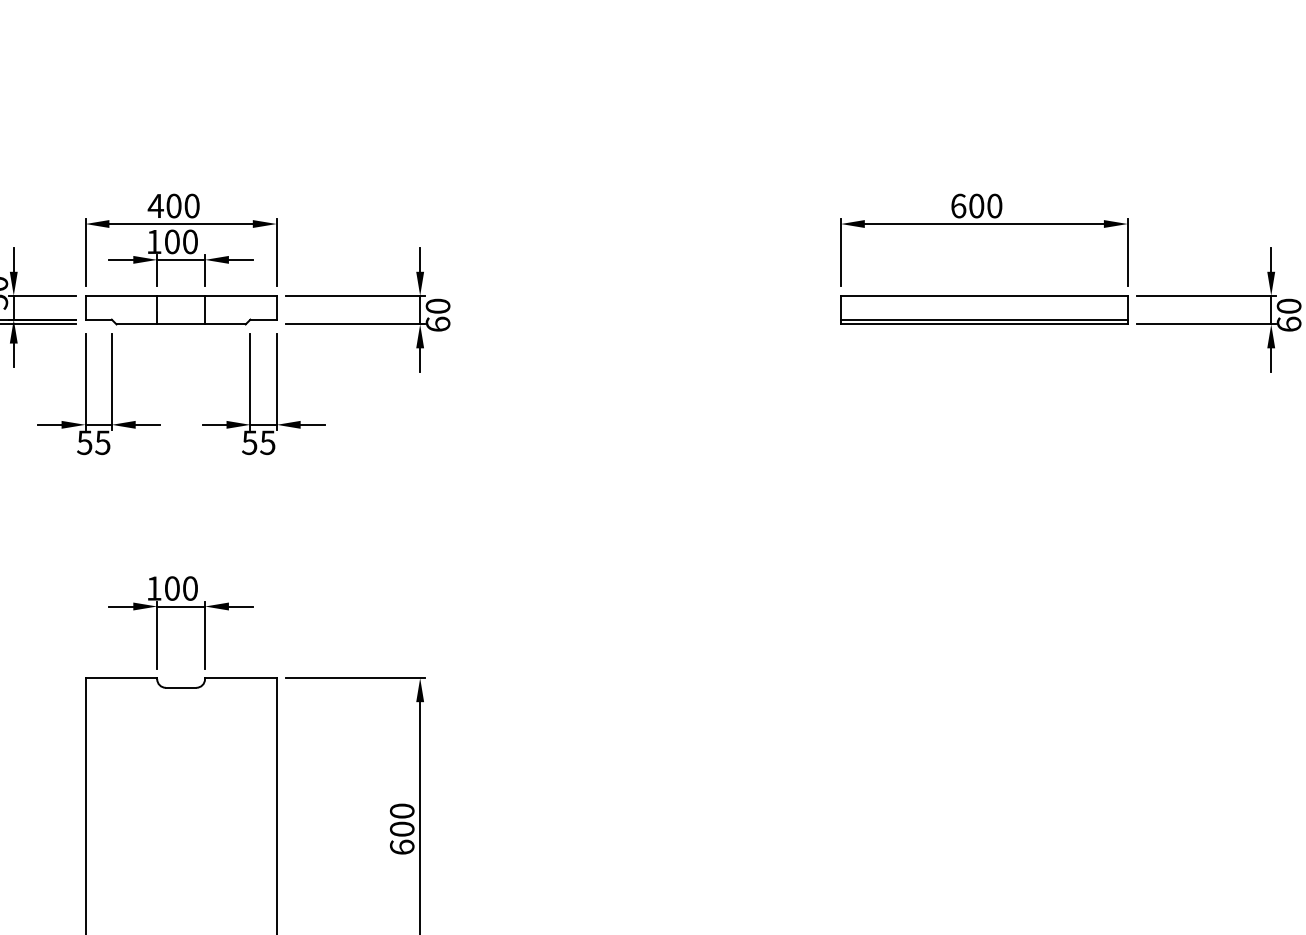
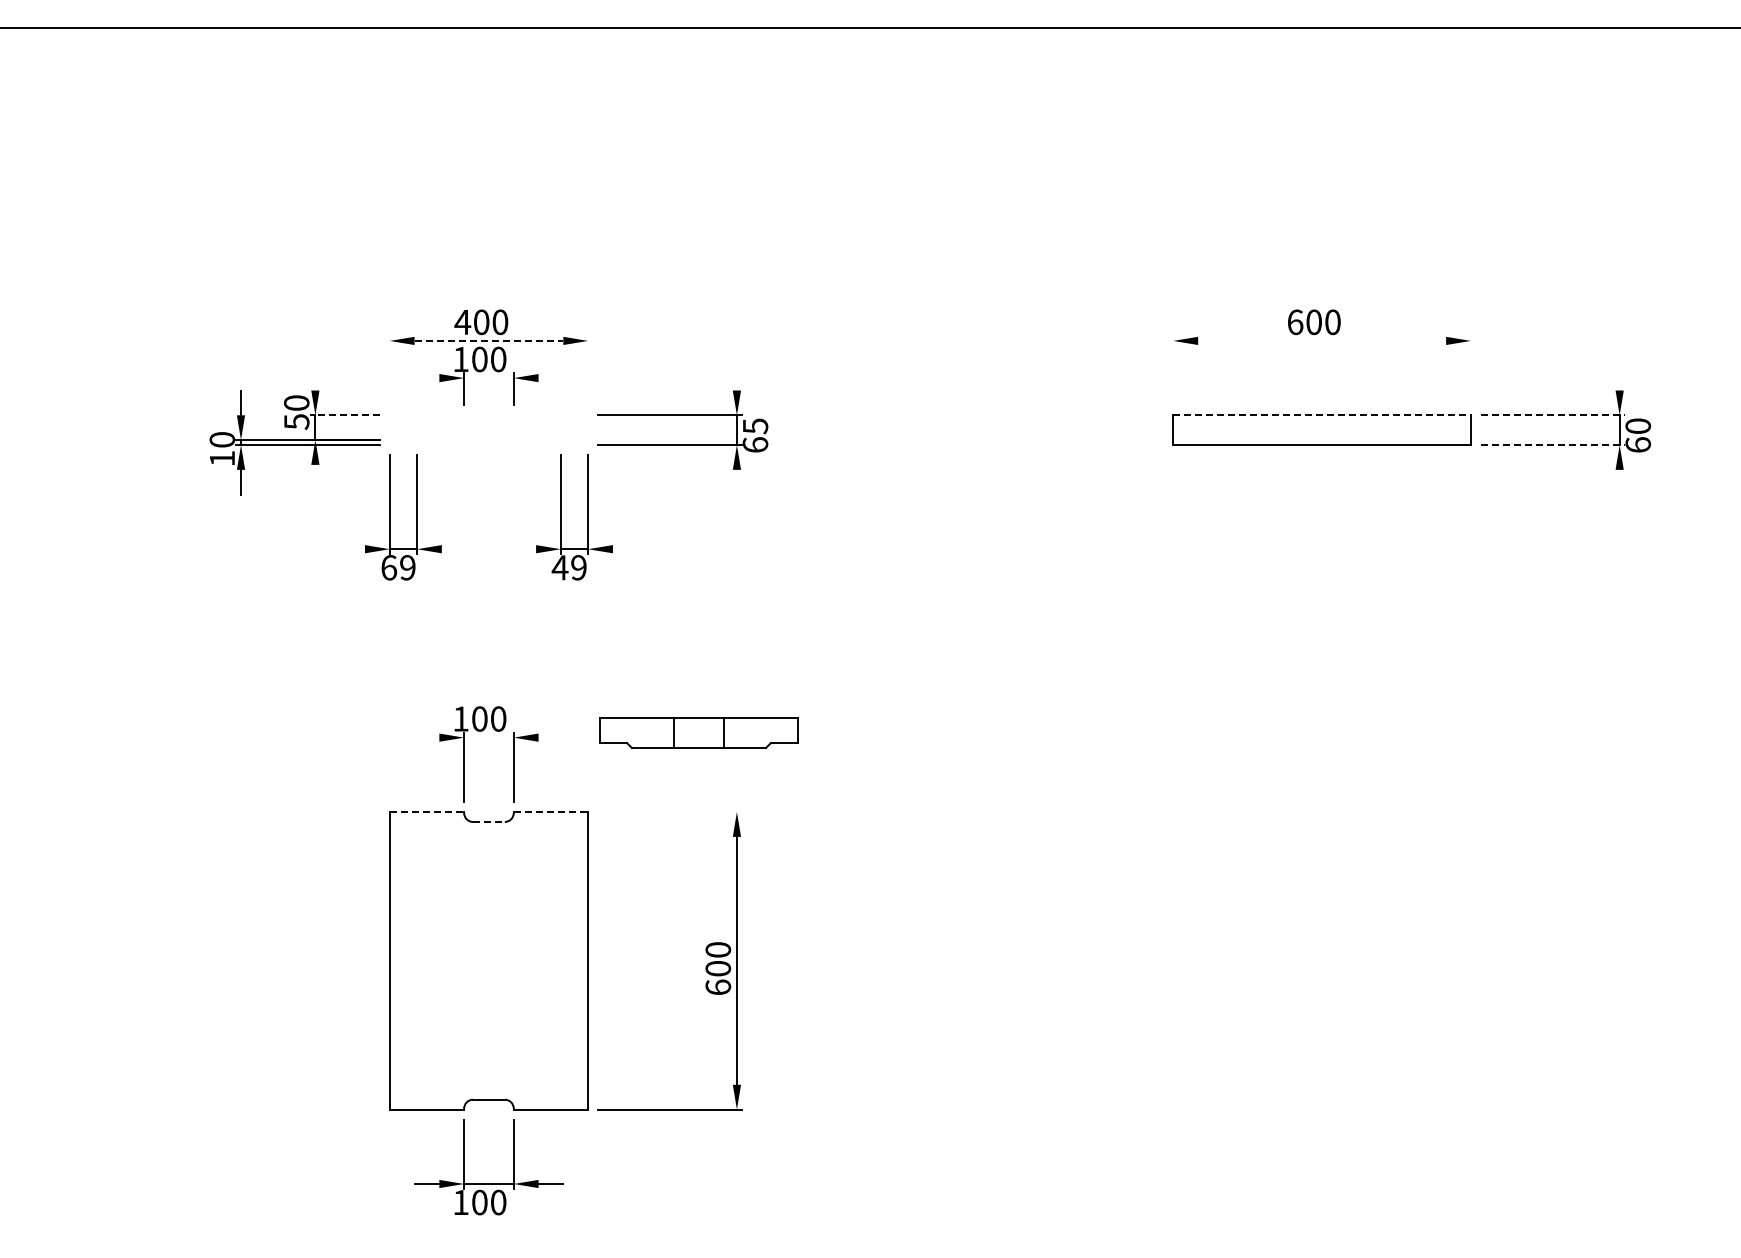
line: (181, 223) -> (489, 340), solid -> dashed
line: (984, 223) -> (1322, 340), removed
line: (85, 252) -> (389, 370), removed
line: (277, 252) -> (588, 370), removed
line: (841, 252) -> (1173, 370), removed
line: (1127, 252) -> (1470, 370), removed
line: (13, 259) -> (315, 377), removed
line: (419, 259) -> (736, 377), removed
line: (1271, 259) -> (1619, 377), removed
line: (120, 260) -> (426, 378), removed
line: (180, 260) -> (488, 378), removed
line: (240, 260) -> (550, 378), removed
line: (42, 295) -> (345, 415), solid -> dashed
line: (984, 295) -> (1322, 415), solid -> dashed
line: (1206, 295) -> (1552, 415), solid -> dashed
text: (438, 306) -> (755, 426), 60 -> 65
part: (180, 310) -> (698, 733), moved
line: (983, 320) -> (1321, 440), removed
line: (1206, 324) -> (1552, 445), solid -> dashed
line: (13, 354) -> (315, 476), removed
line: (419, 359) -> (736, 481), removed
line: (1271, 359) -> (1619, 481), removed
line: (49, 425) -> (352, 549), removed
line: (146, 425) -> (453, 549), removed
line: (214, 425) -> (523, 549), removed
line: (311, 425) -> (624, 549), removed
text: (93, 442) -> (398, 567), 55 -> 69
text: (257, 442) -> (568, 567), 55 -> 49
line: (120, 606) -> (426, 737), removed
line: (180, 606) -> (488, 737), removed
line: (240, 606) -> (550, 737), removed
line: (121, 678) -> (427, 812), solid -> dashed
line: (241, 678) -> (551, 812), solid -> dashed
line: (355, 678) -> (669, 812), removed
line: (180, 687) -> (488, 821), solid -> dashed

